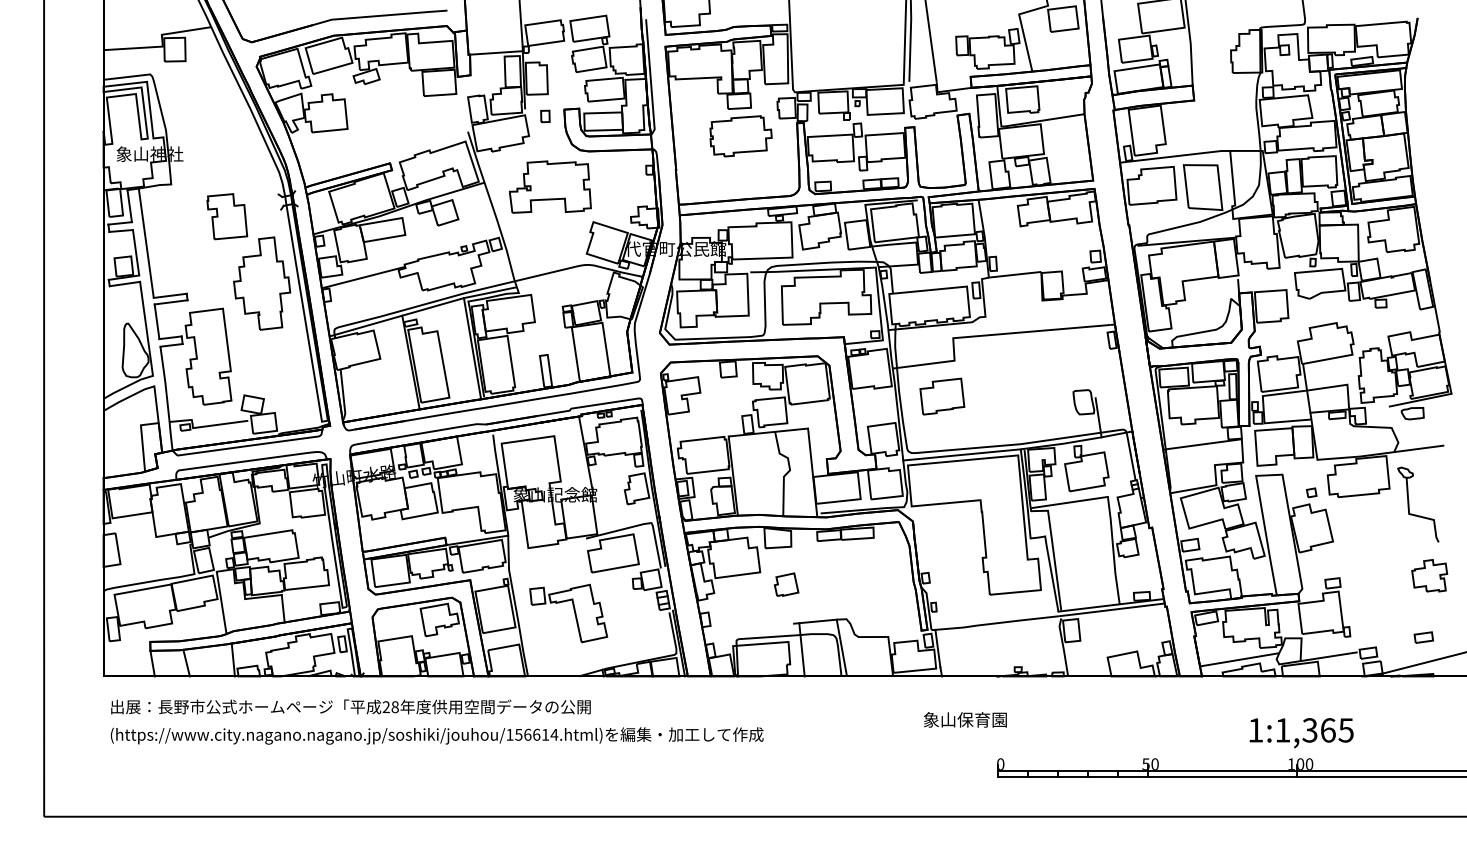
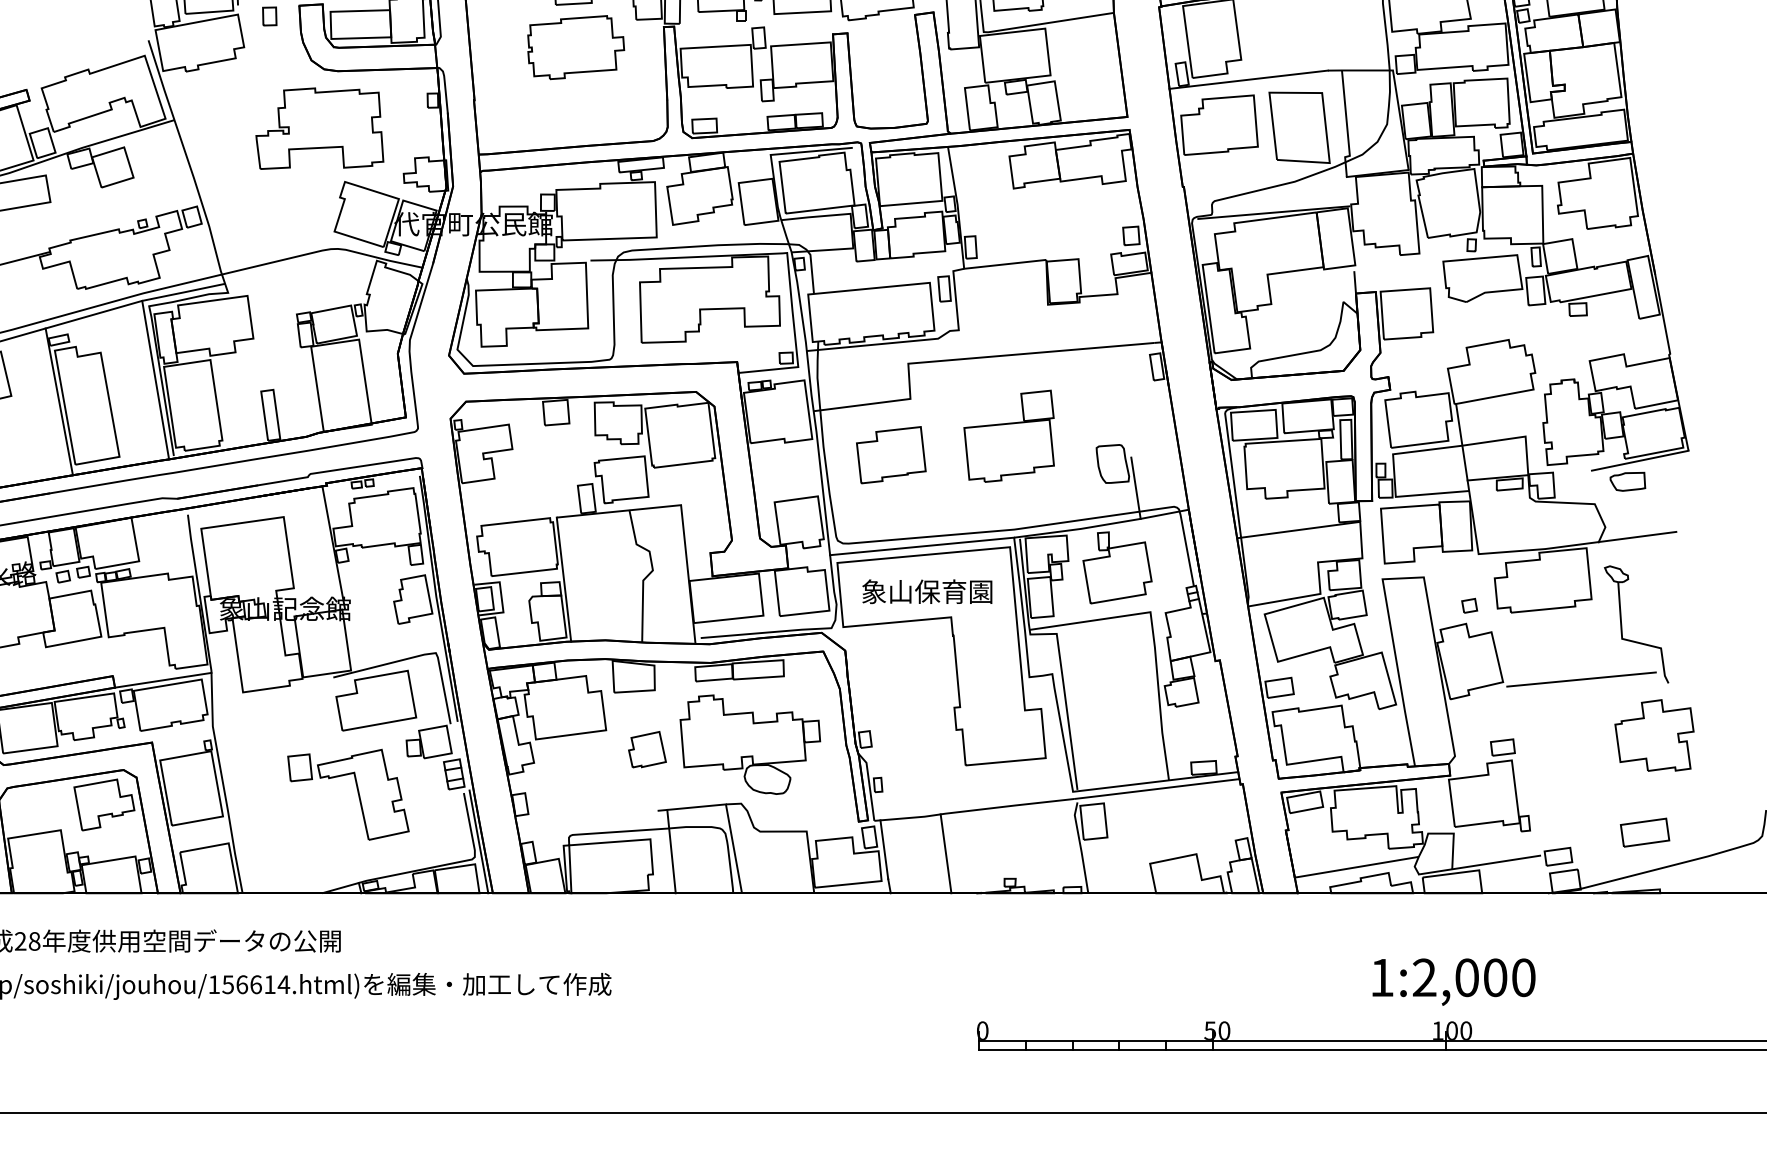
part: (550, 186) -> (320, 127), moved
part: (1017, 384) -> (1008, 436), added
line: (1382, 539) -> (1580, 678), added
part: (1429, 575) -> (1654, 735), size x1.43
part: (851, 581) -> (749, 744), added
part: (568, 613) -> (348, 794), moved
part: (1423, 637) -> (1644, 832), size x1.67
line: (976, 651) -> (944, 854), added
text: (965, 719) -> (927, 591), moved
text: (1314, 730) -> (1474, 977), 1:1,365 -> 1:2,000

